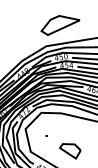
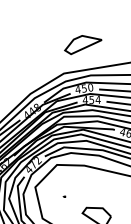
part: (60, 25) -> (83, 45), size x0.7

